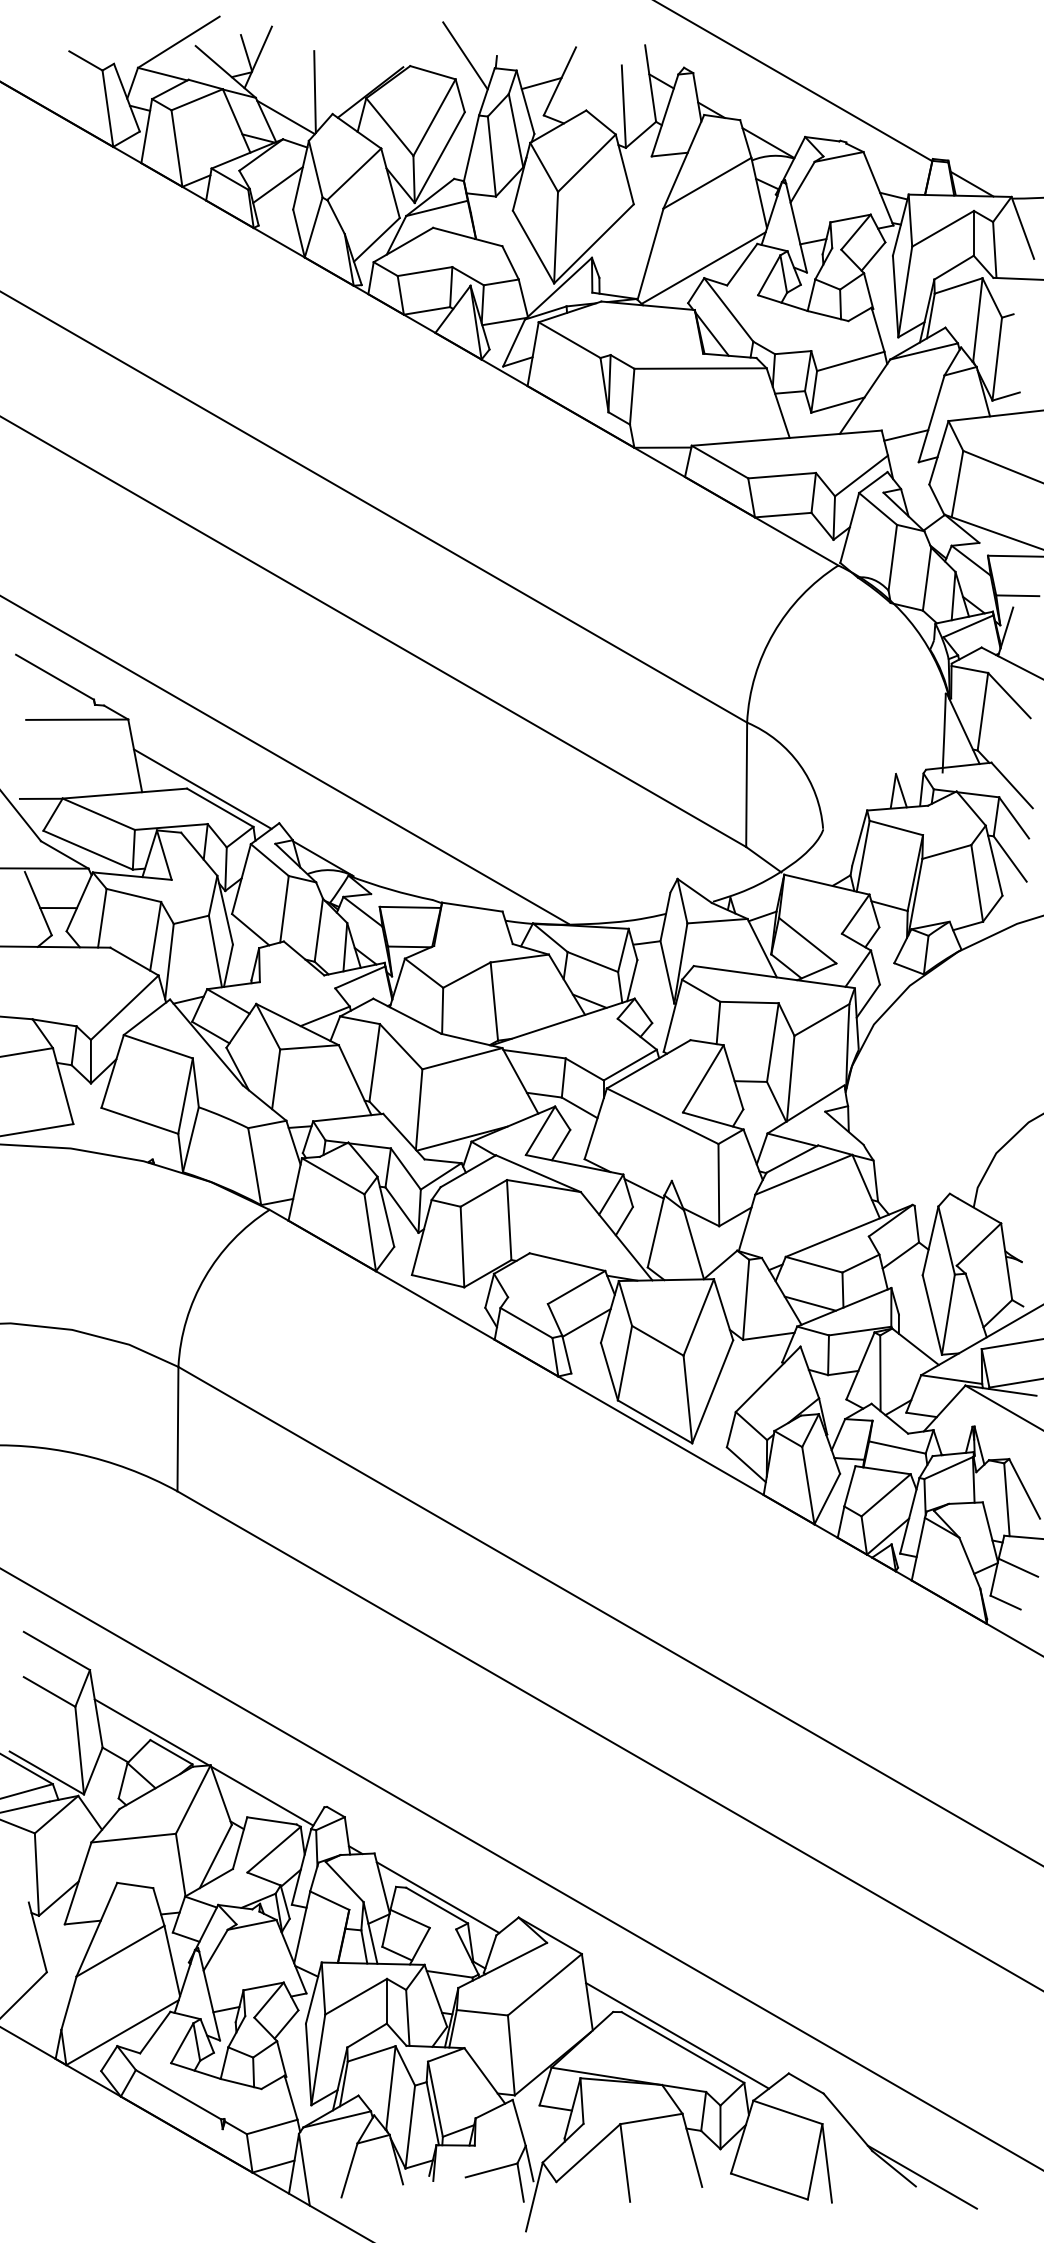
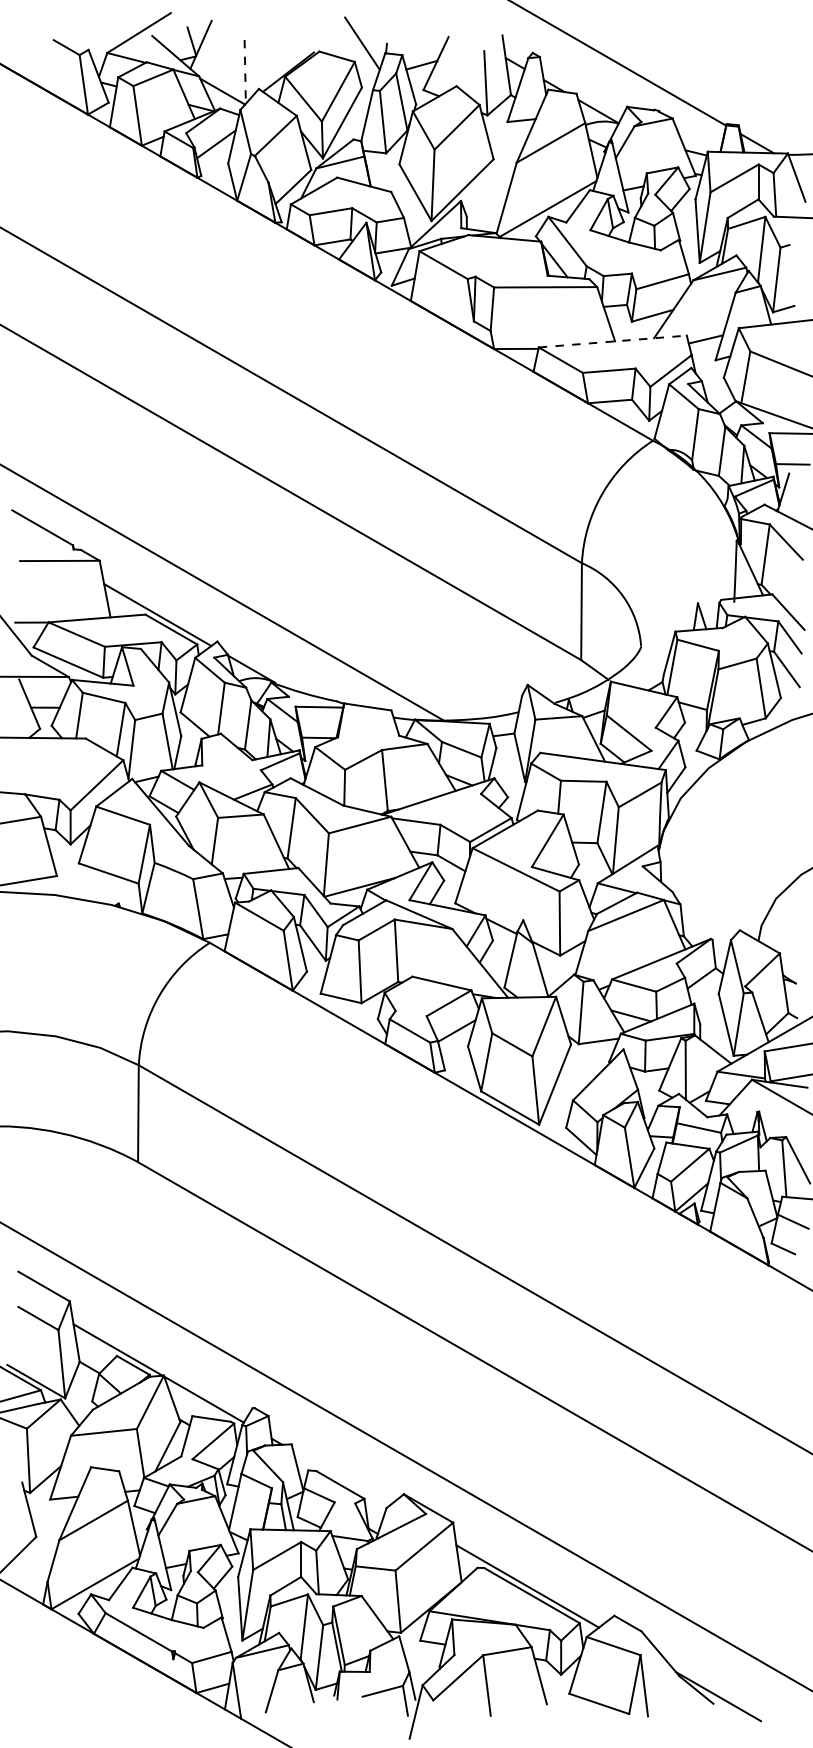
line: (315, 92) -> (245, 72), solid -> dashed
line: (787, 438) -> (613, 341), solid -> dashed
line: (437, 1897) -> (340, 1478), removed

